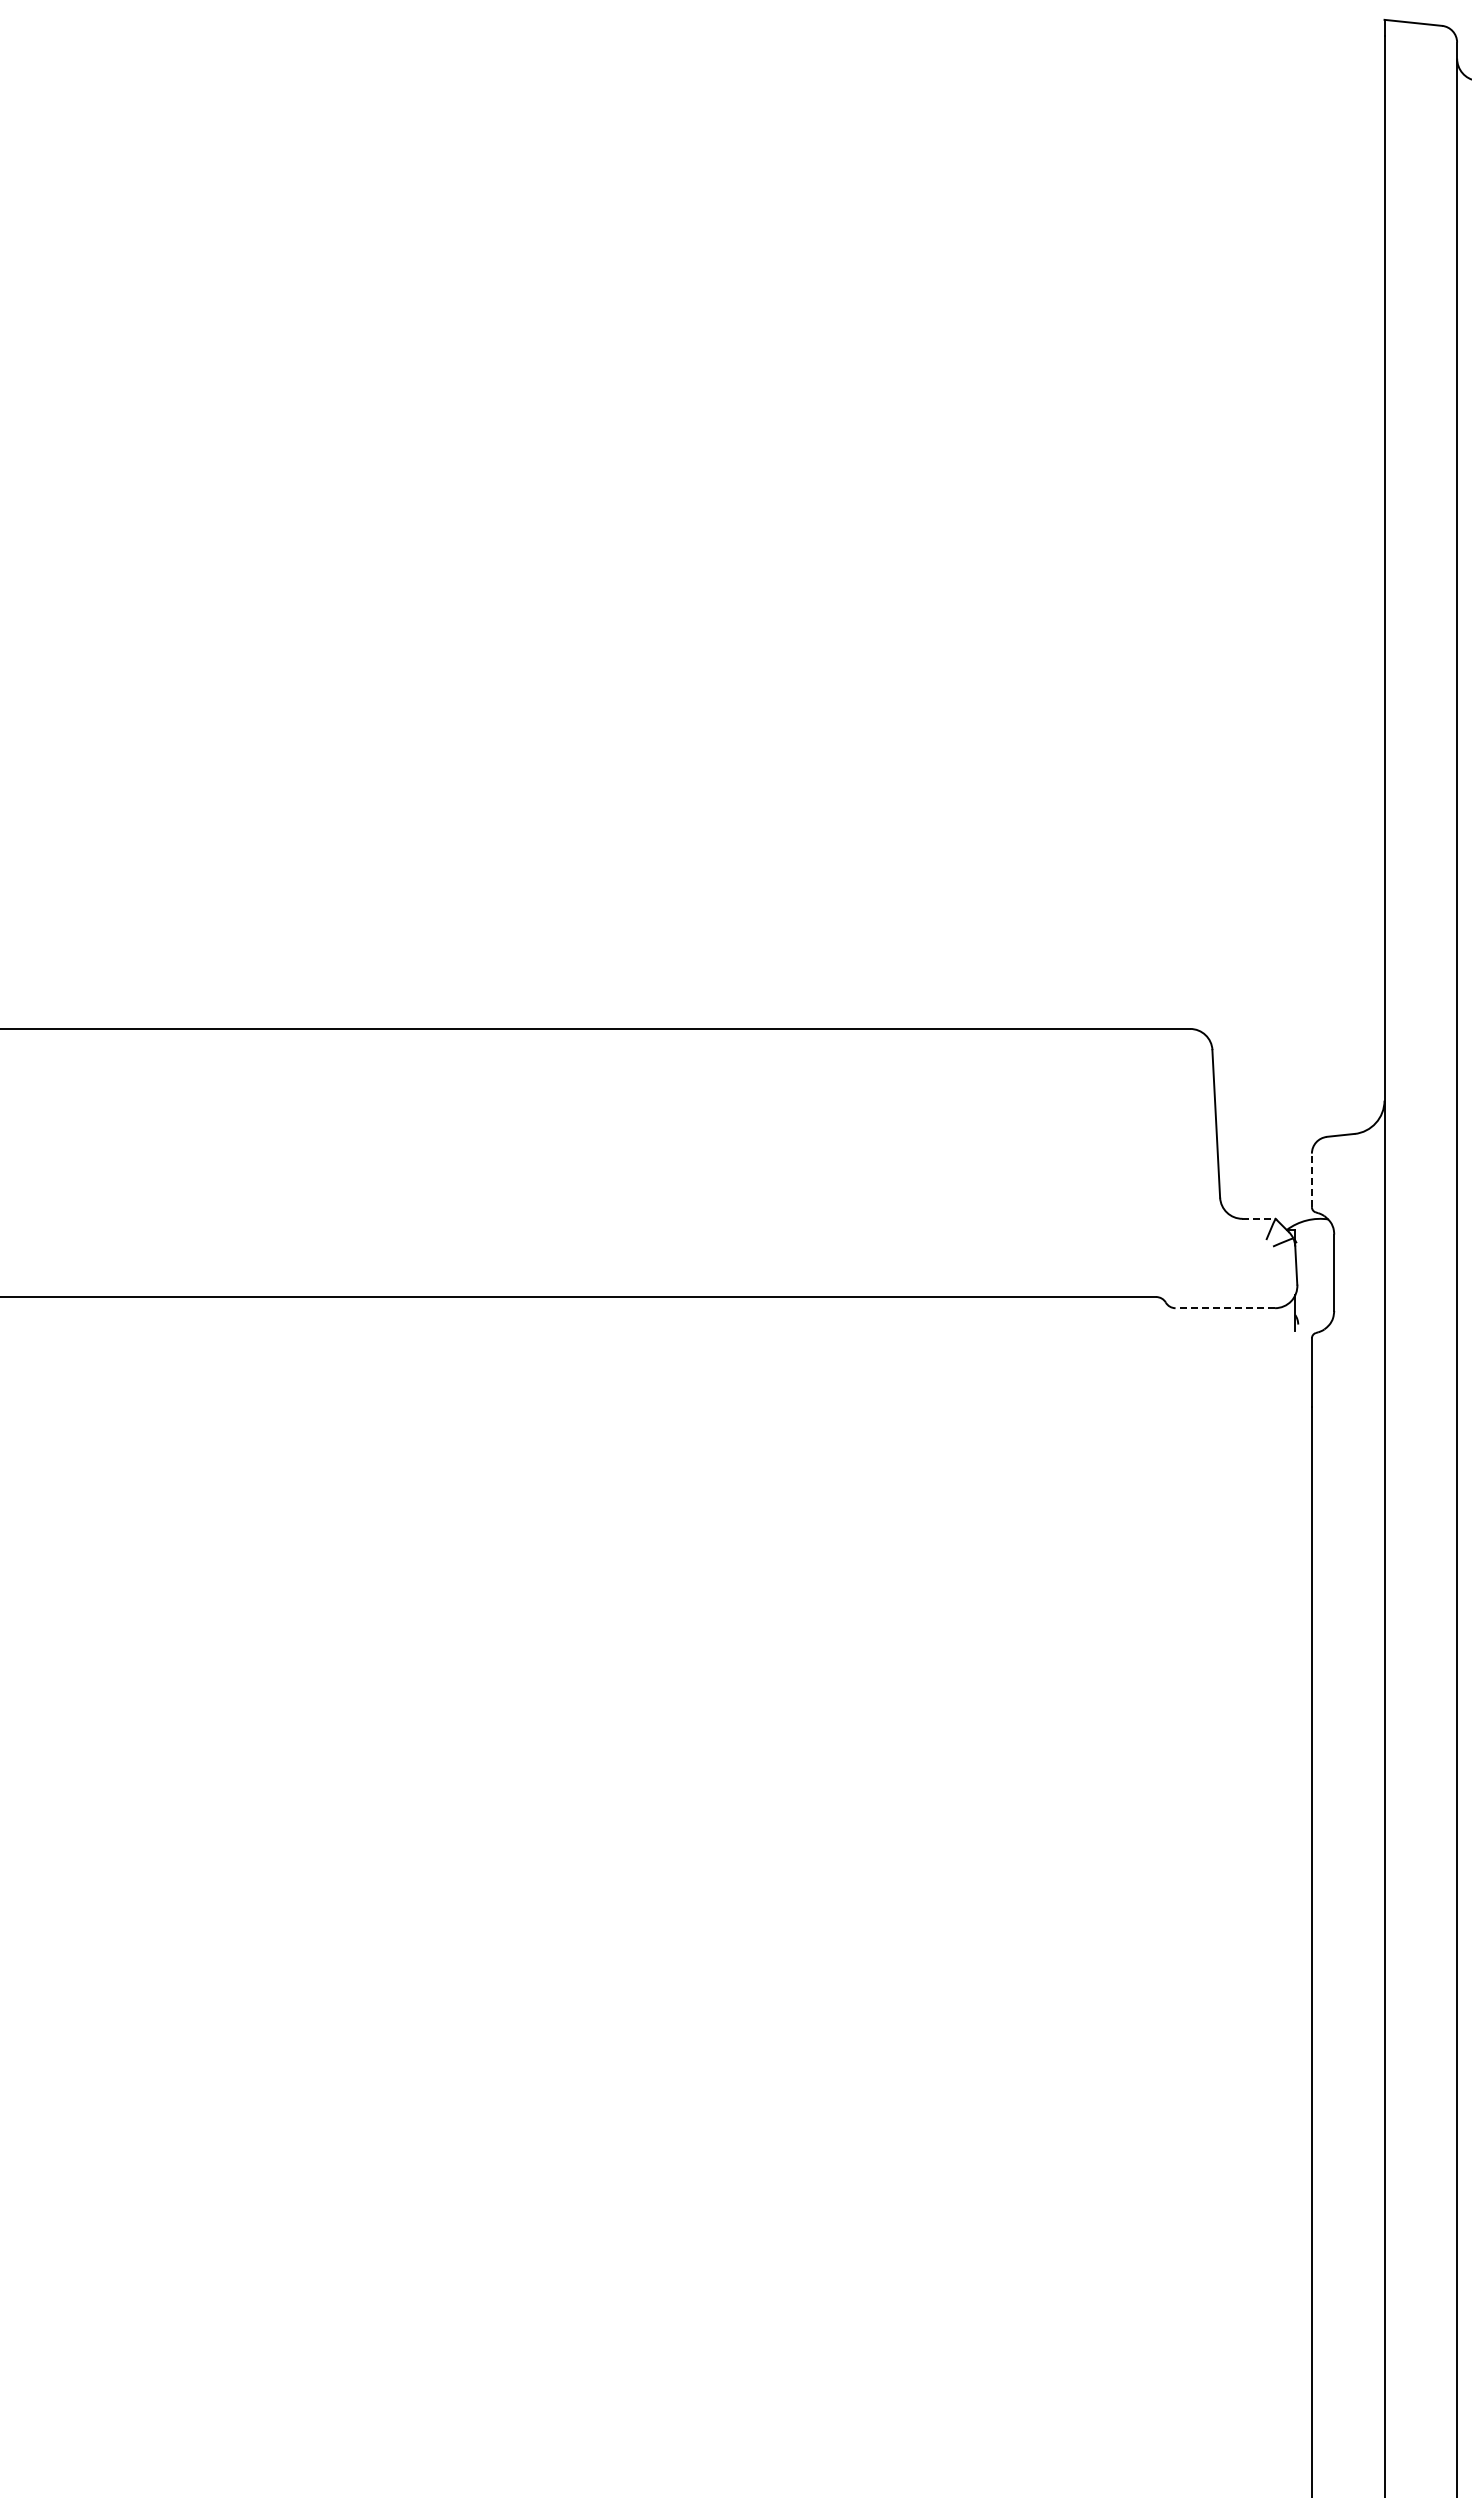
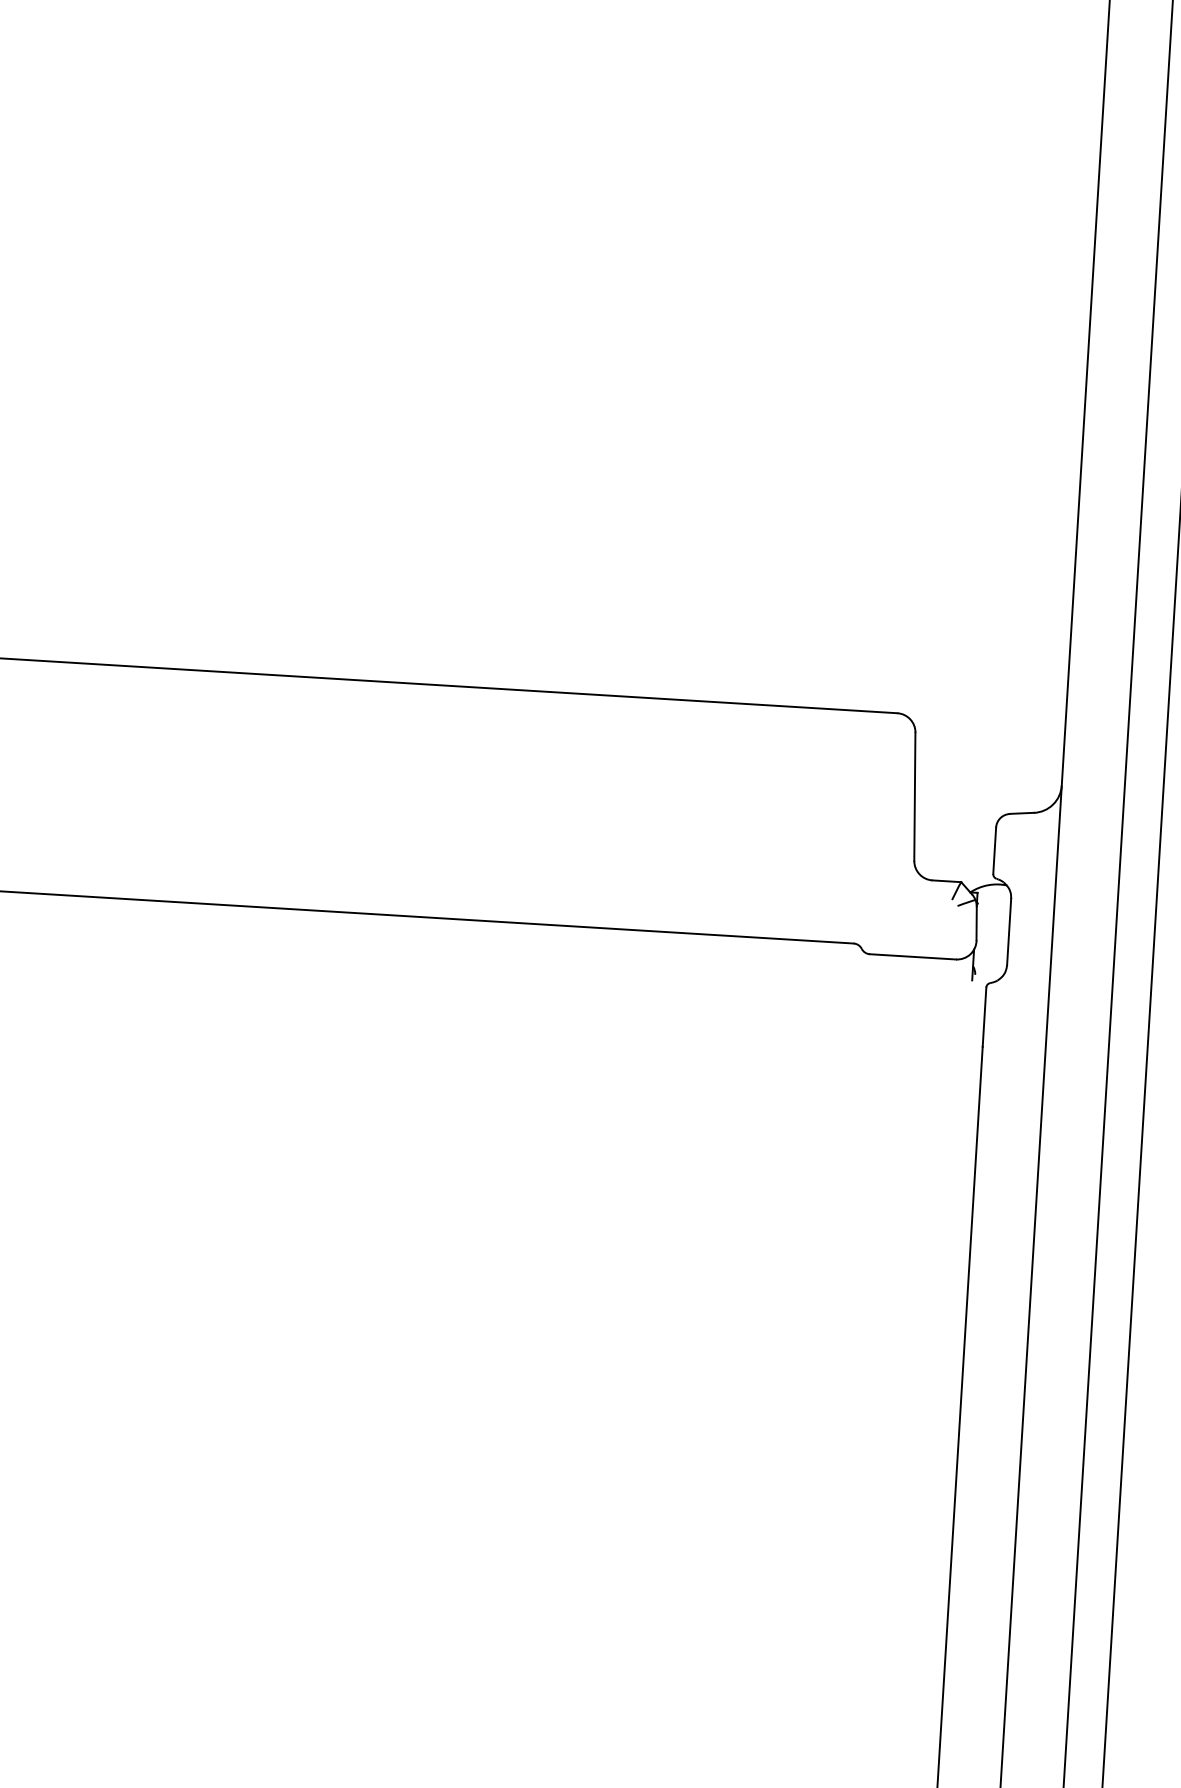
line: (1311, 1180) -> (994, 850), dashed -> solid
line: (1259, 1218) -> (947, 881), dashed -> solid
line: (1225, 1308) -> (913, 957), dashed -> solid

